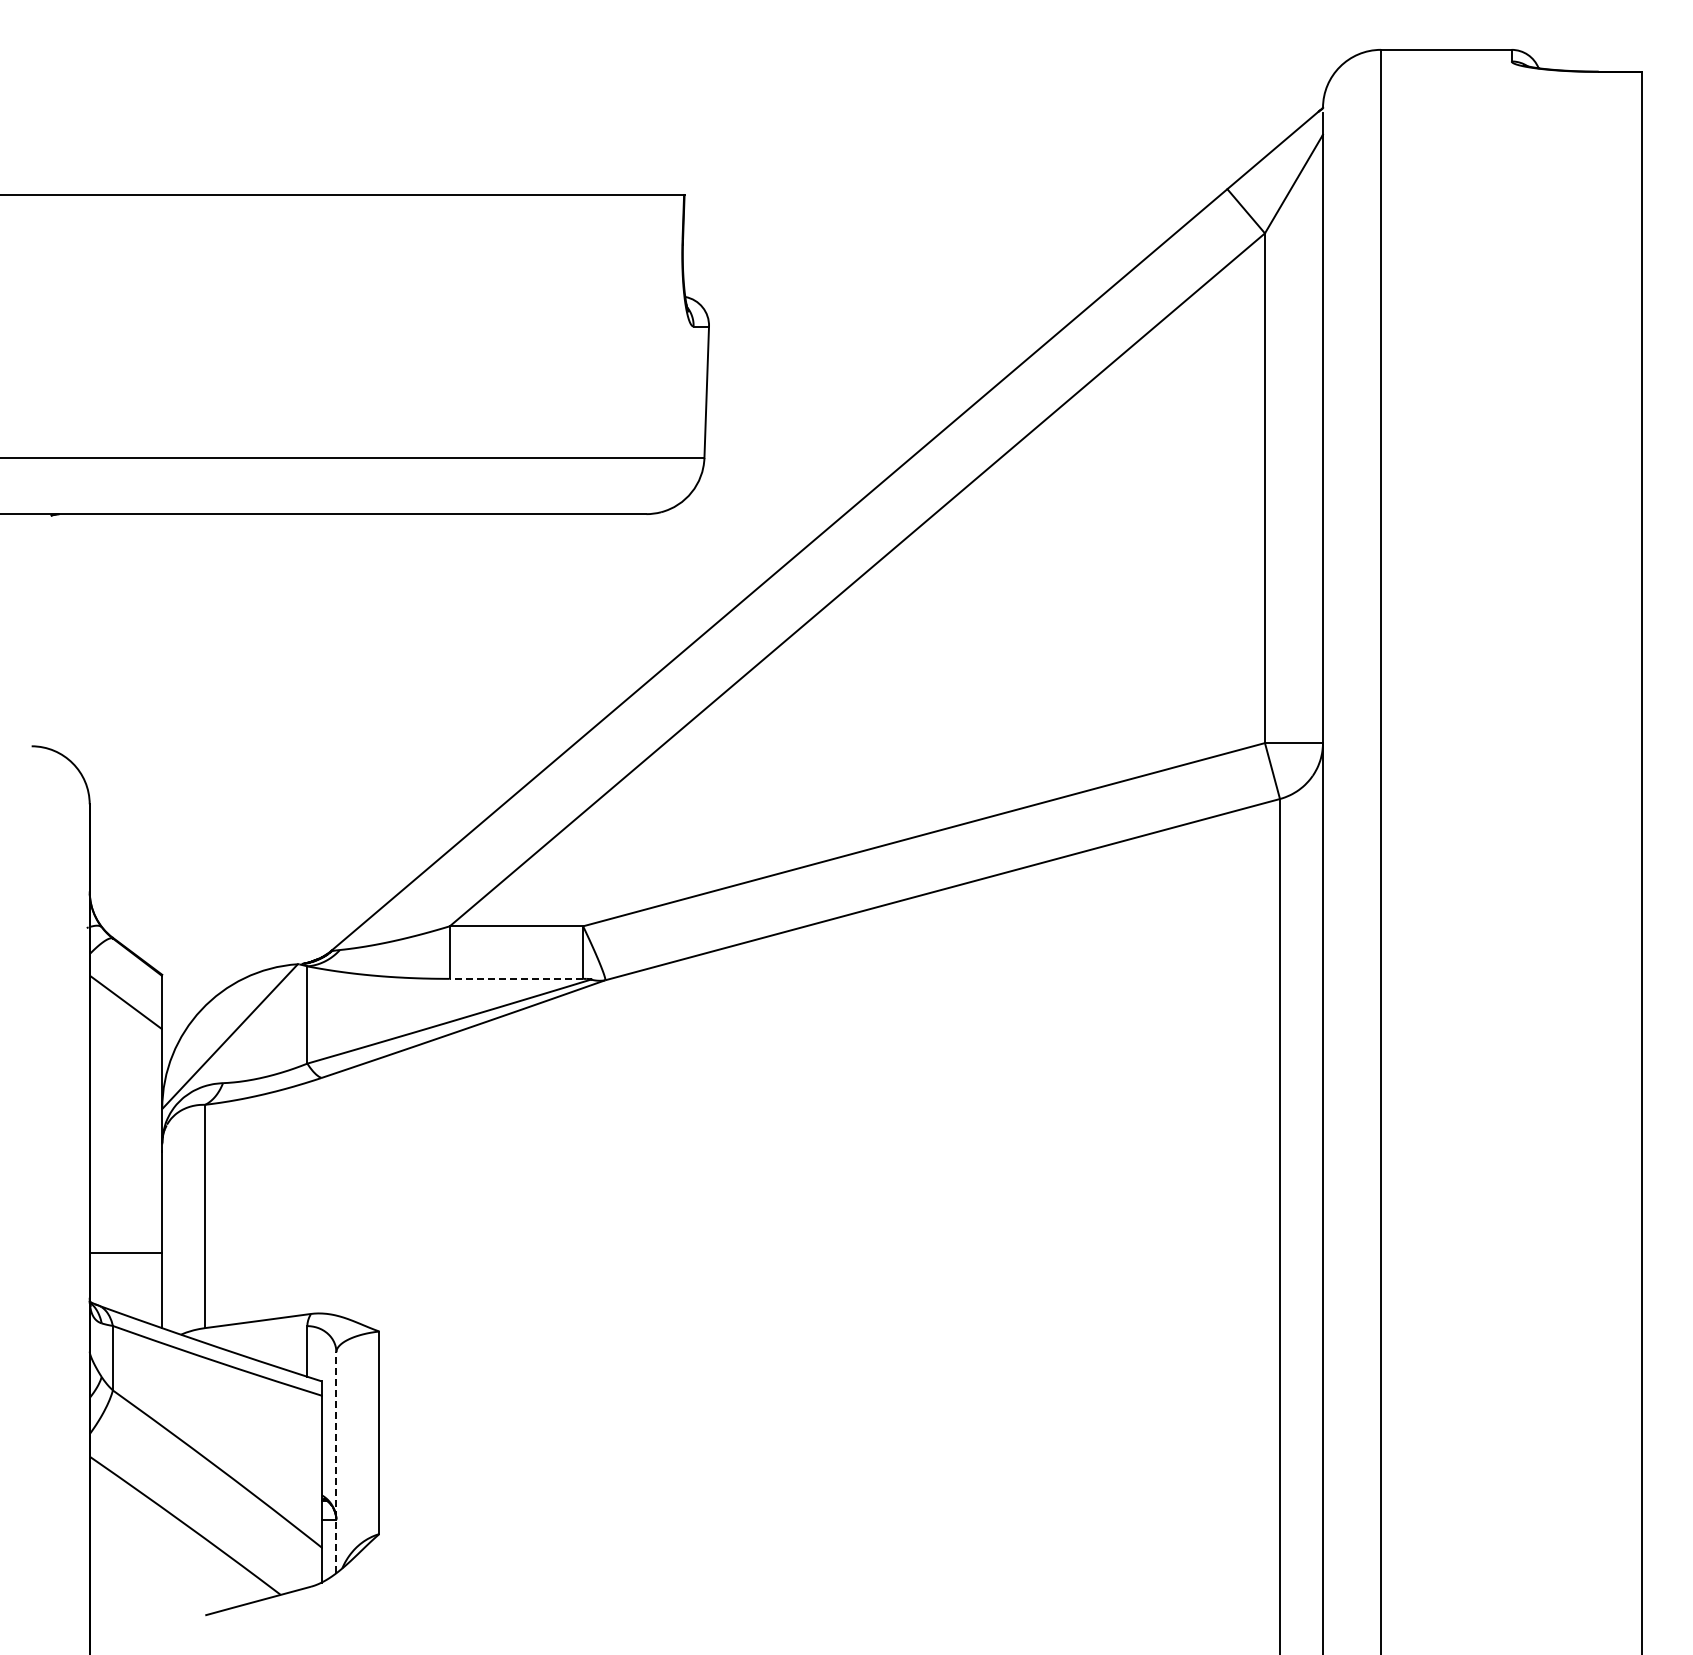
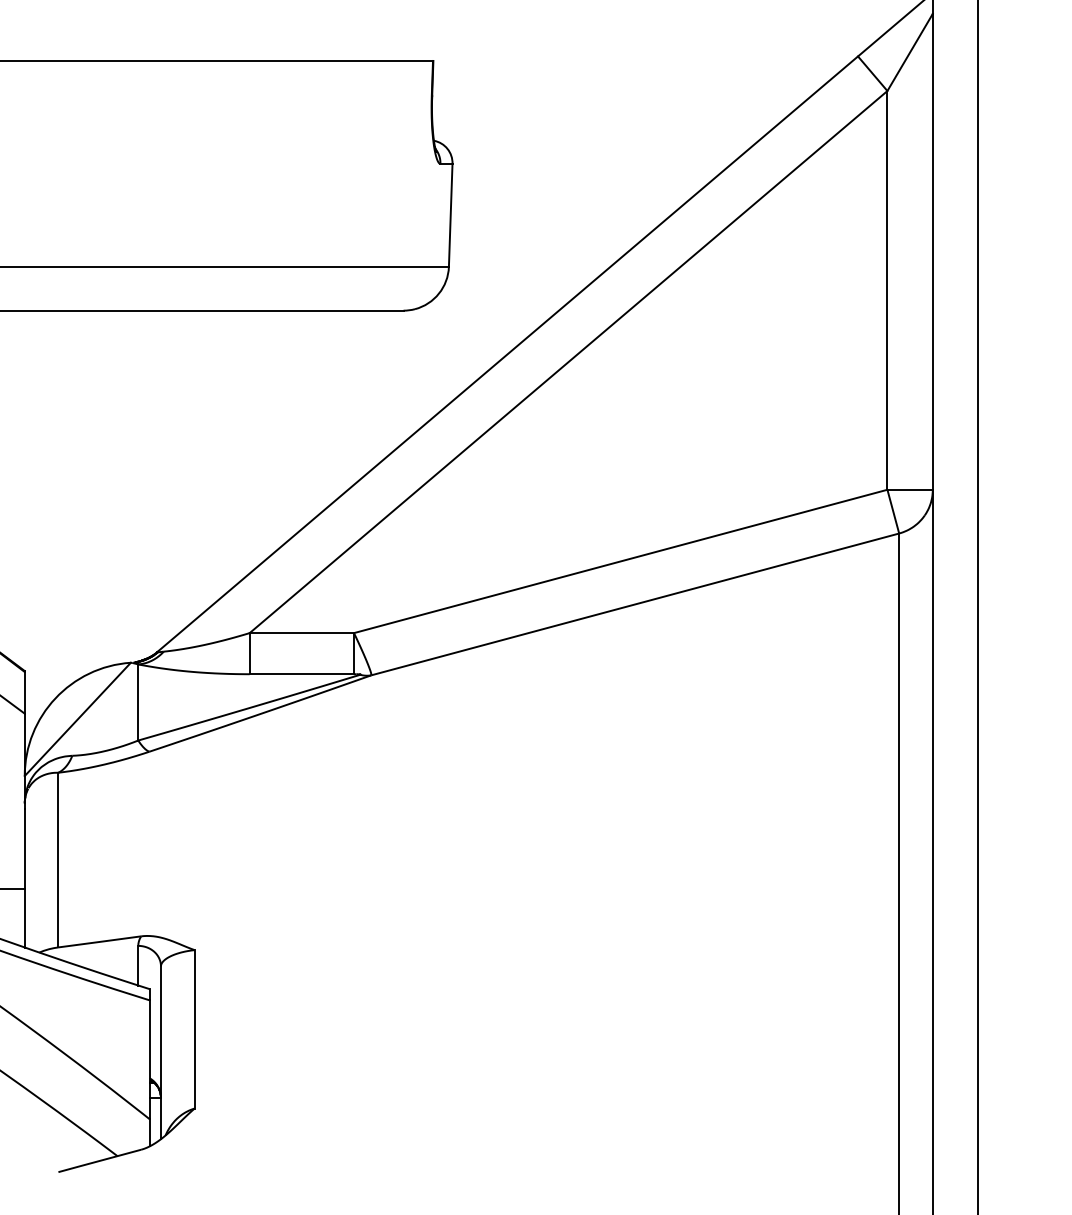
line: (516, 978) -> (301, 673), dashed -> solid
line: (336, 1462) -> (161, 1052), dashed -> solid

